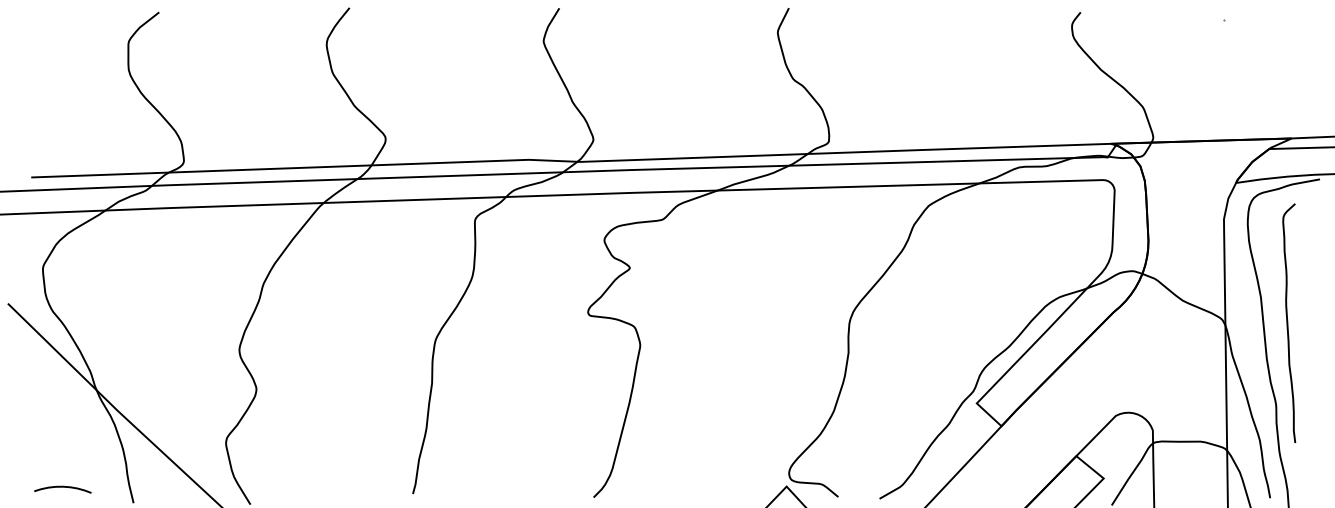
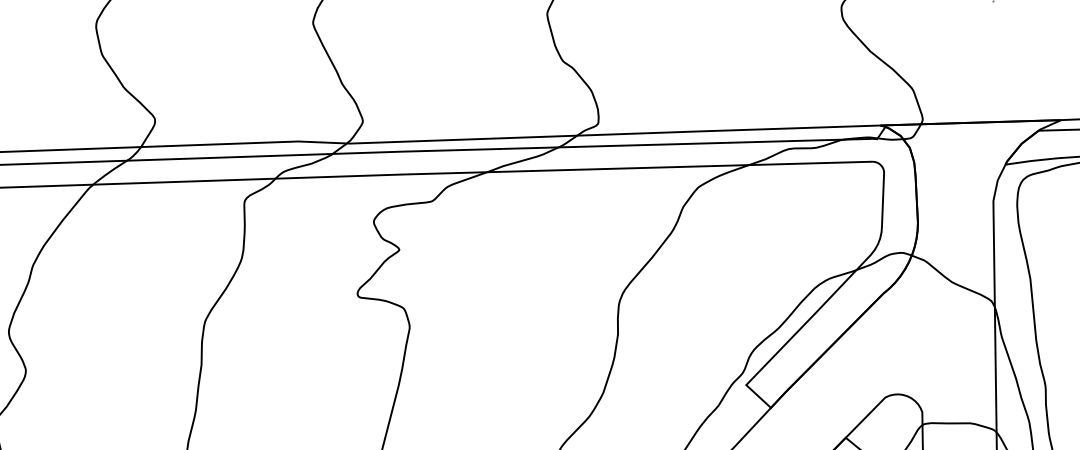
curve: (1288, 322) -> (1057, 304), removed

